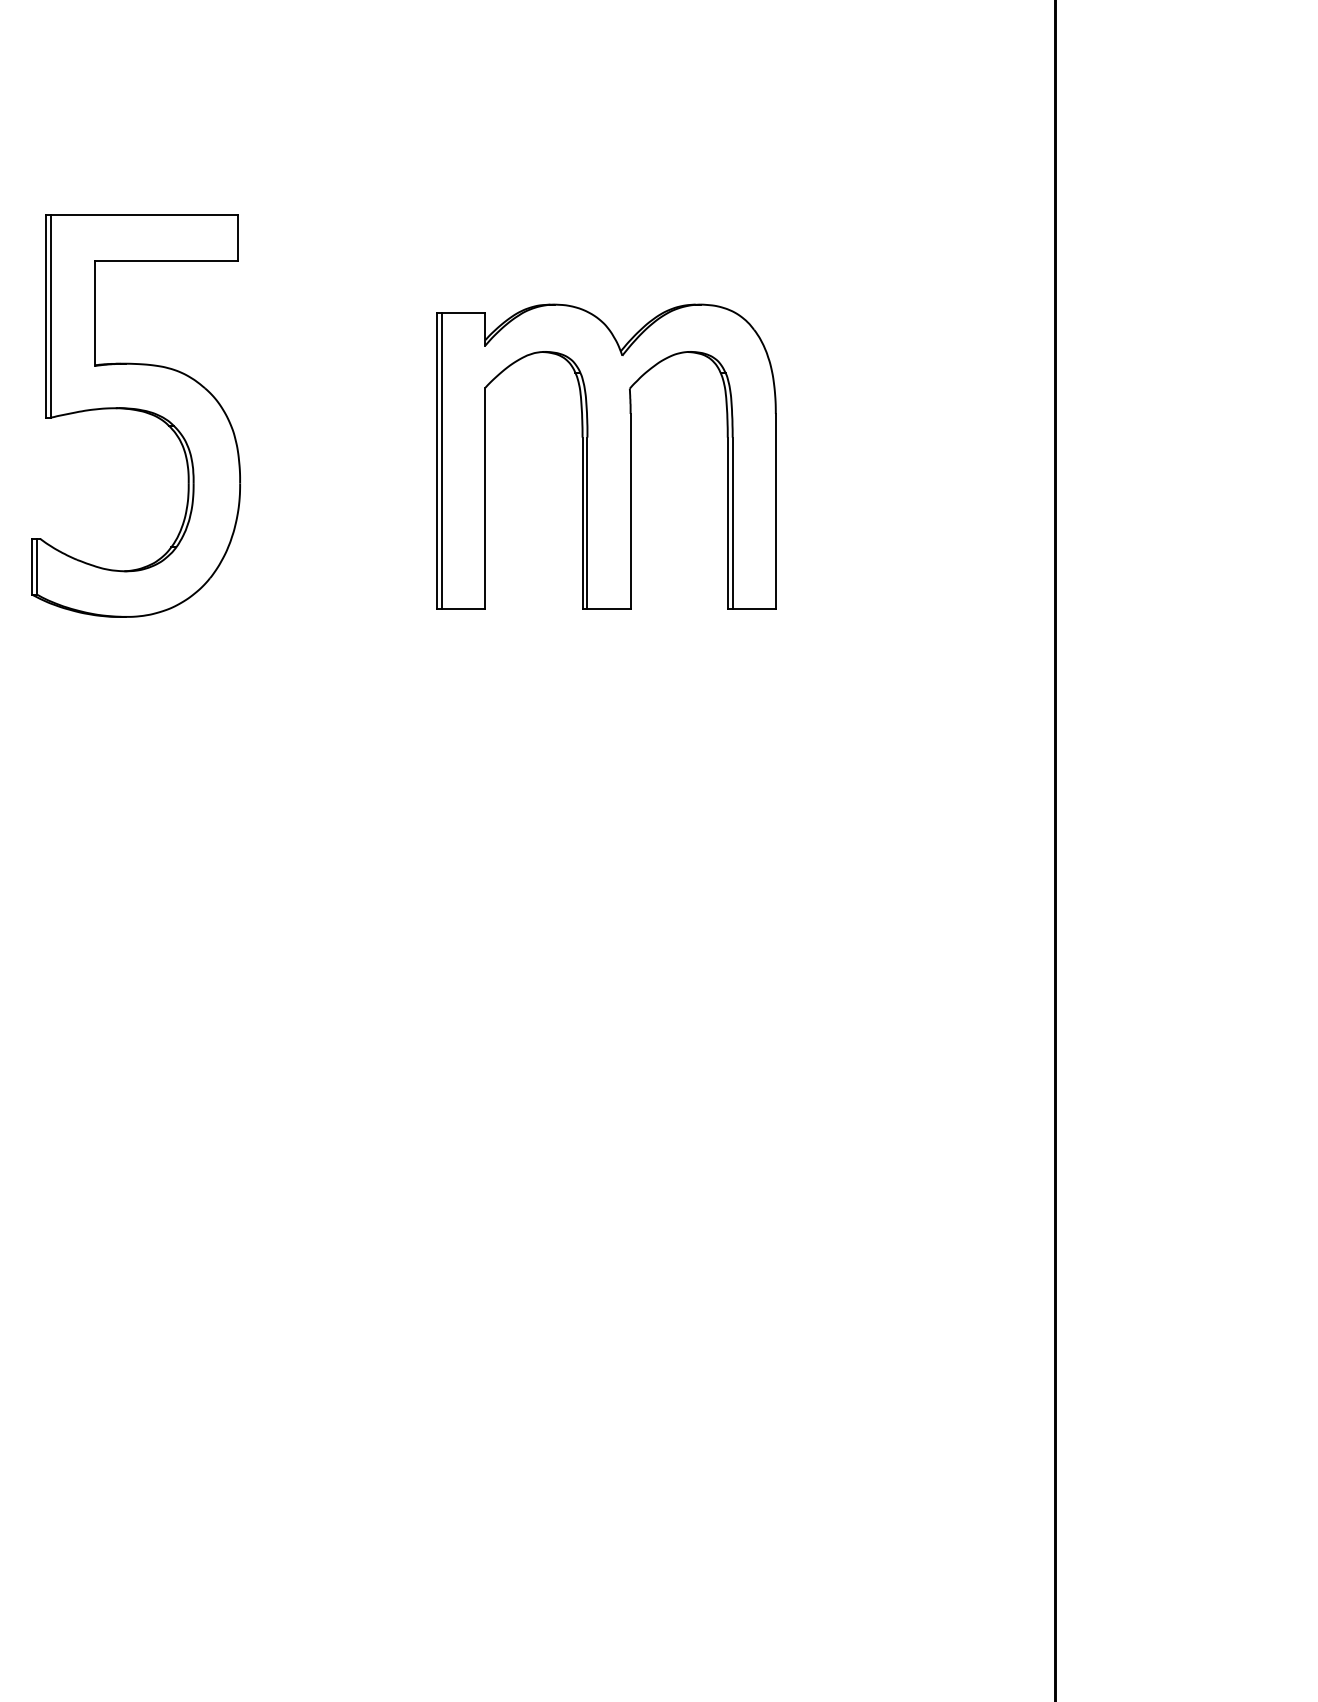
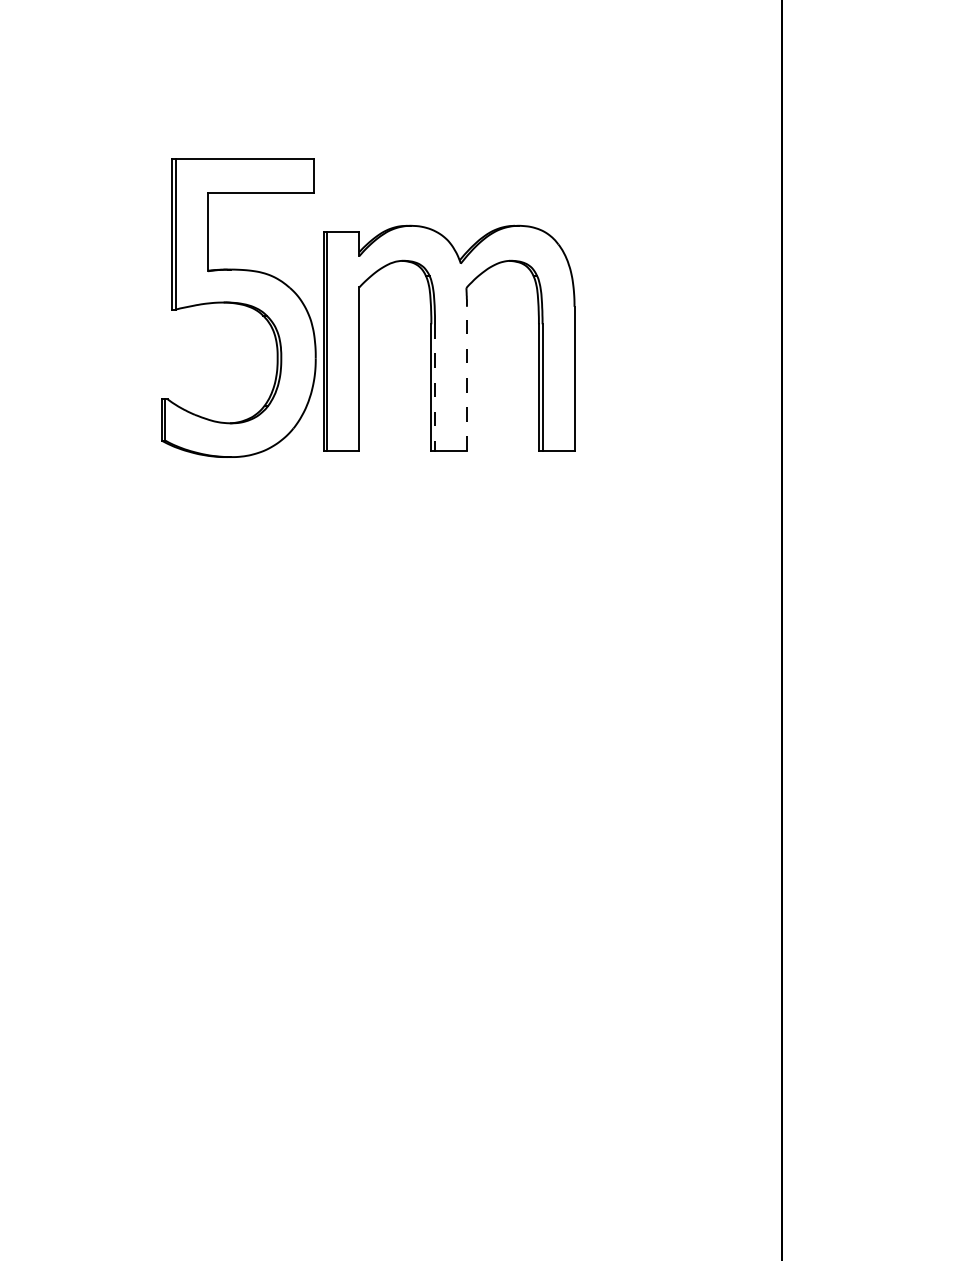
part: (135, 414) -> (238, 307), moved
line: (629, 510) -> (466, 378), solid -> dashed
line: (588, 524) -> (435, 388), solid -> dashed

